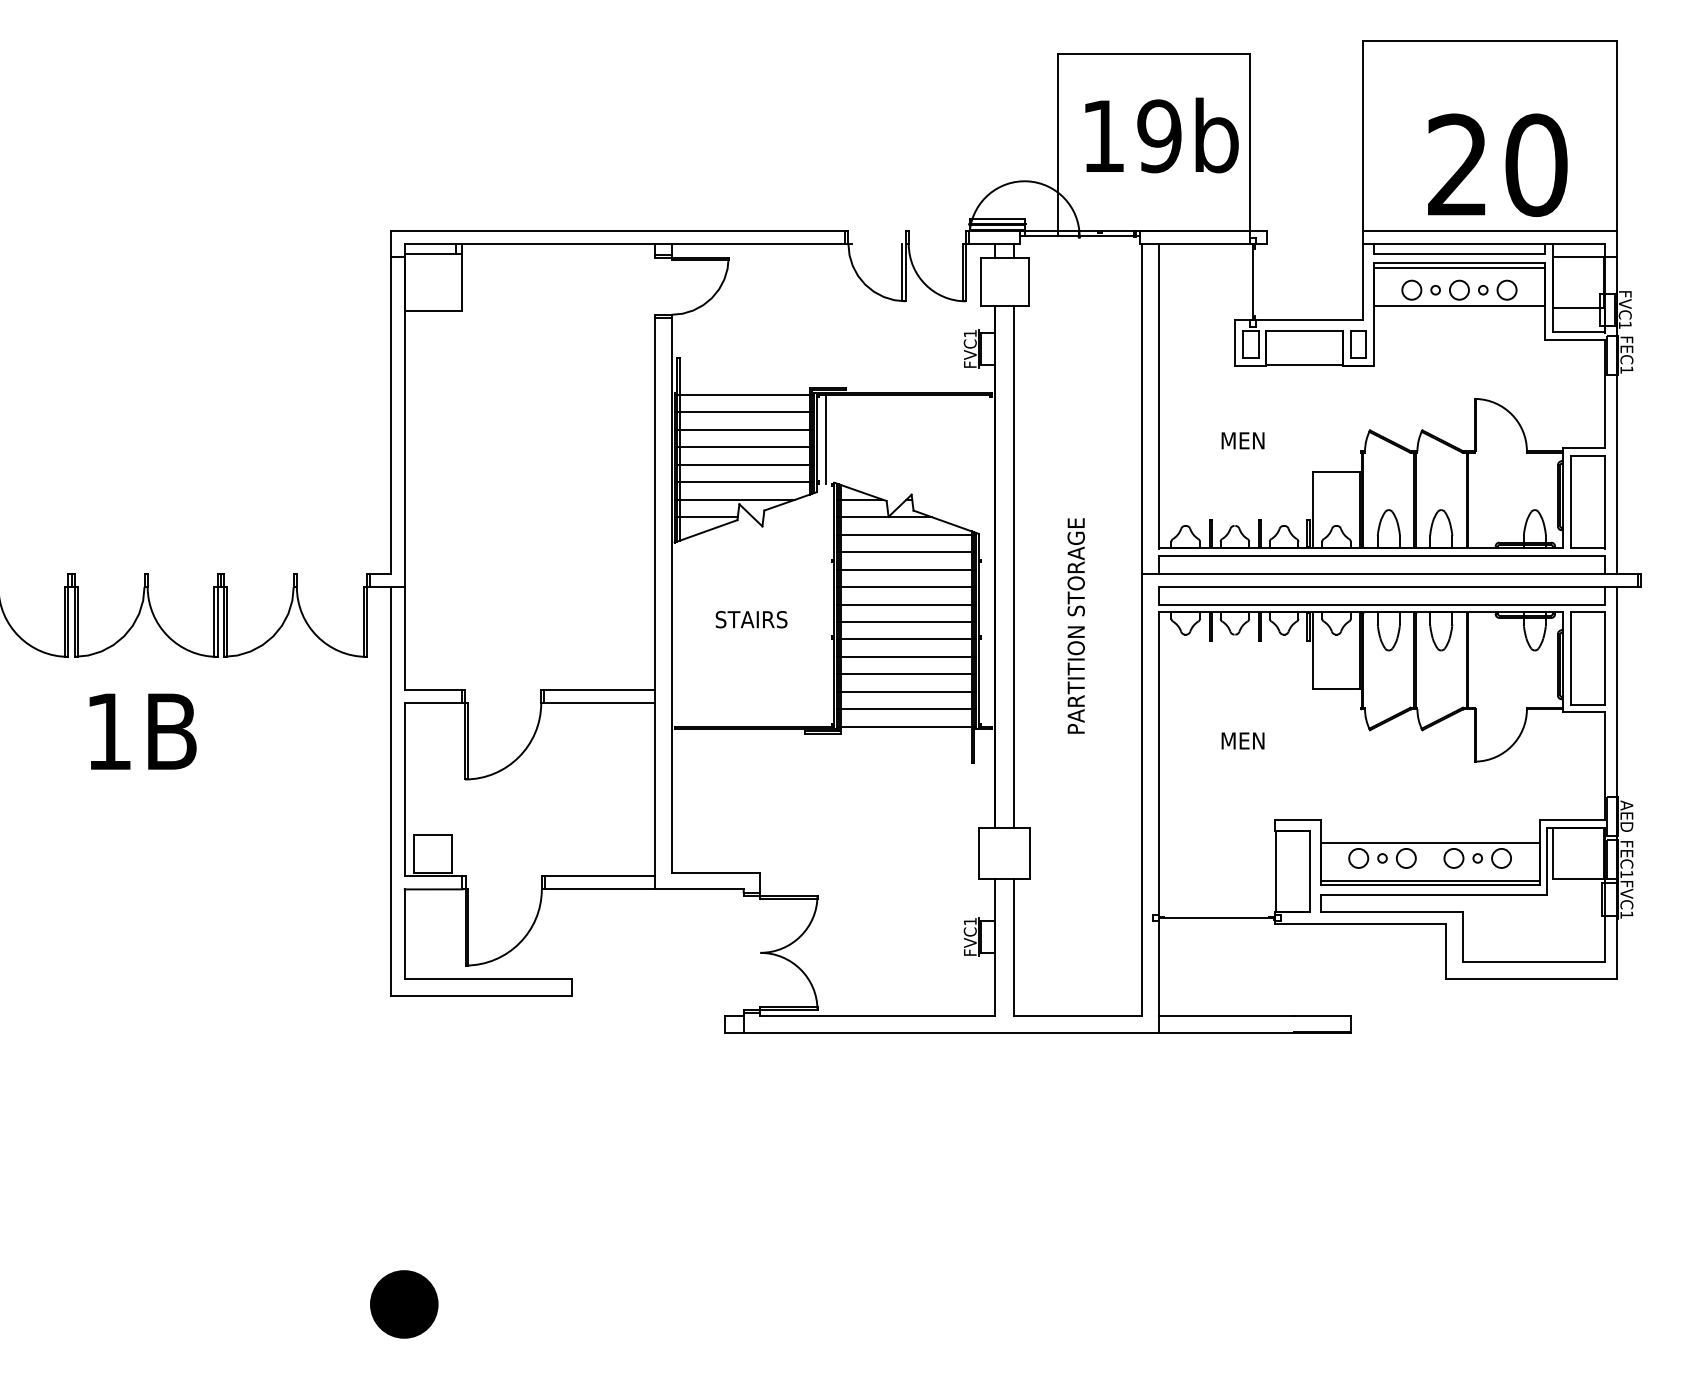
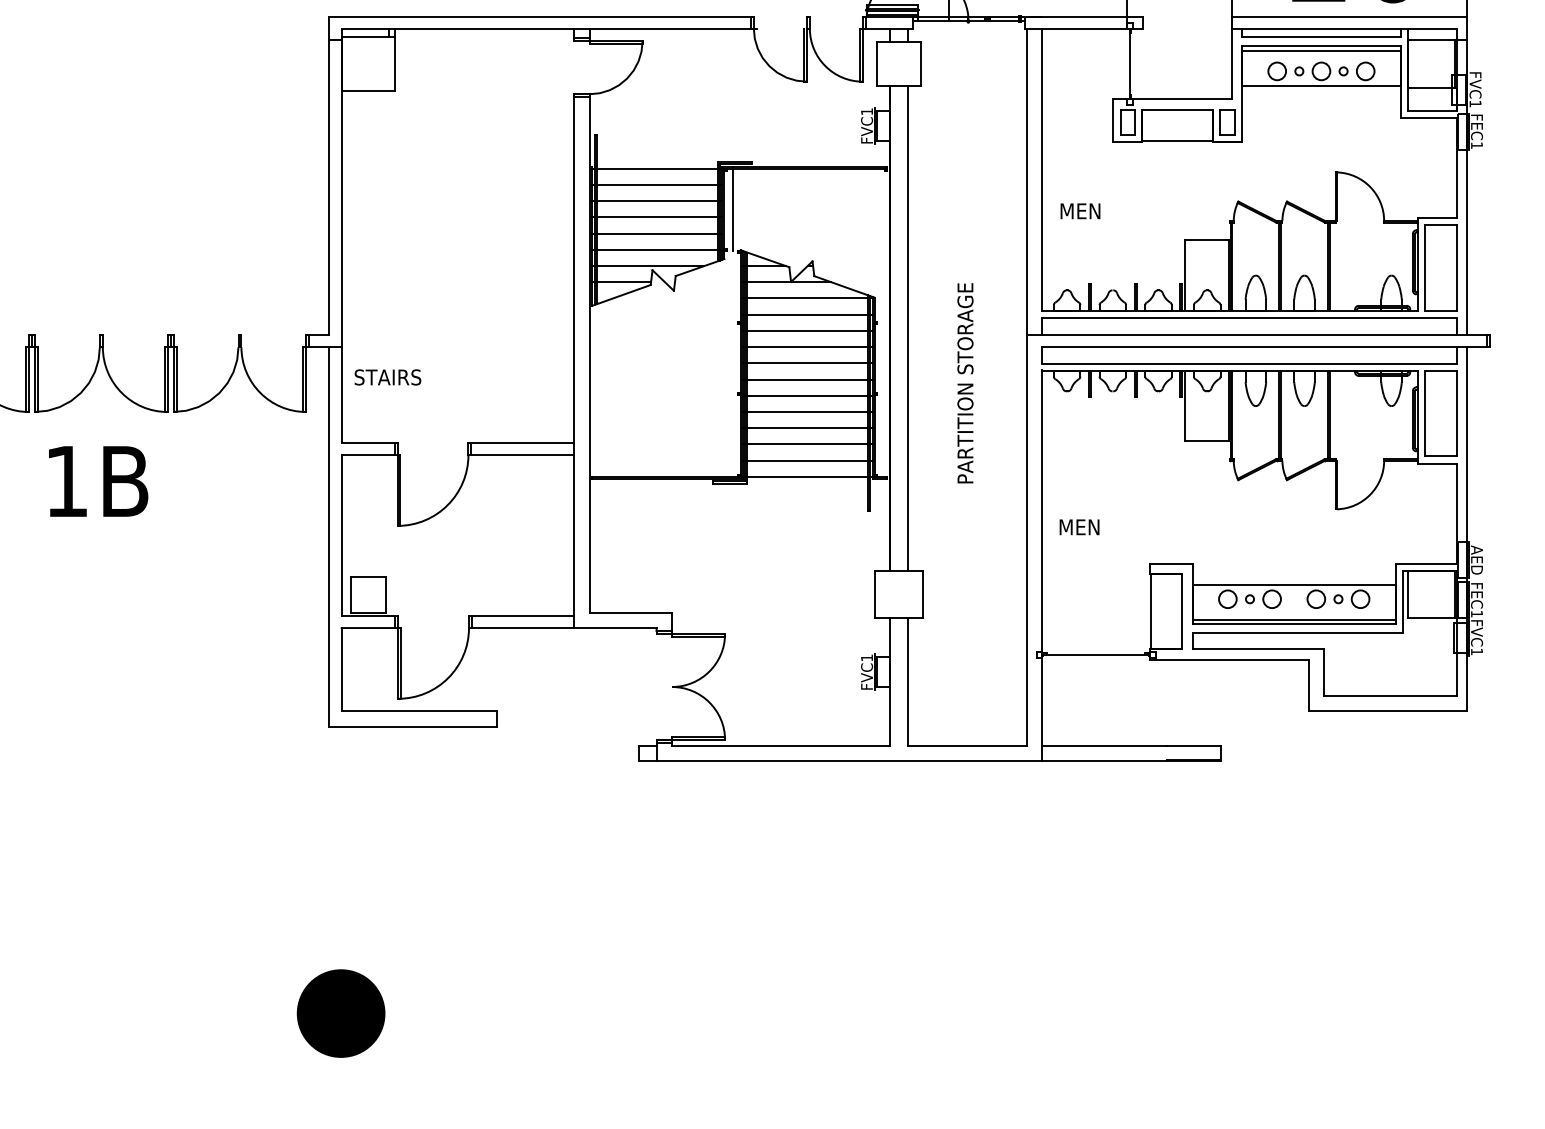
text: (1242, 440) -> (1079, 211), moved
text: (751, 619) -> (387, 377), moved
text: (1242, 740) -> (1079, 526), moved
part: (404, 1304) -> (341, 1013), size x1.4

